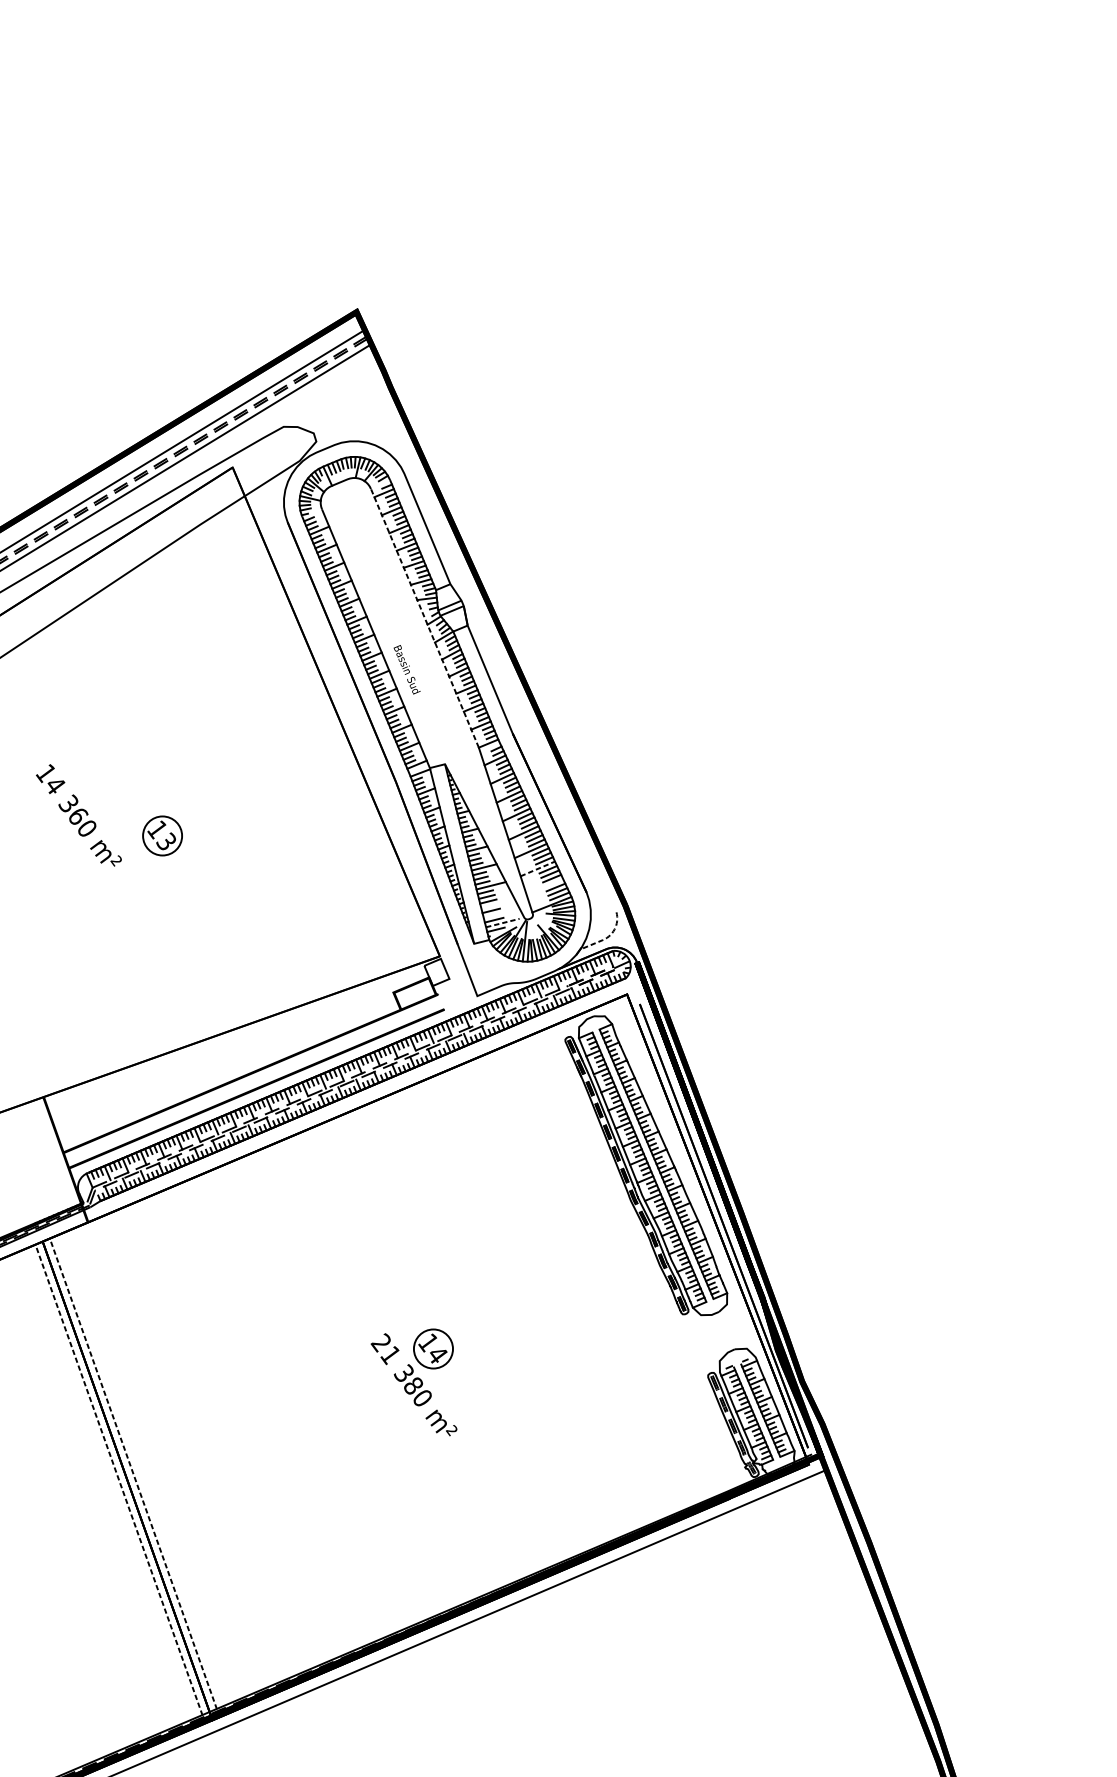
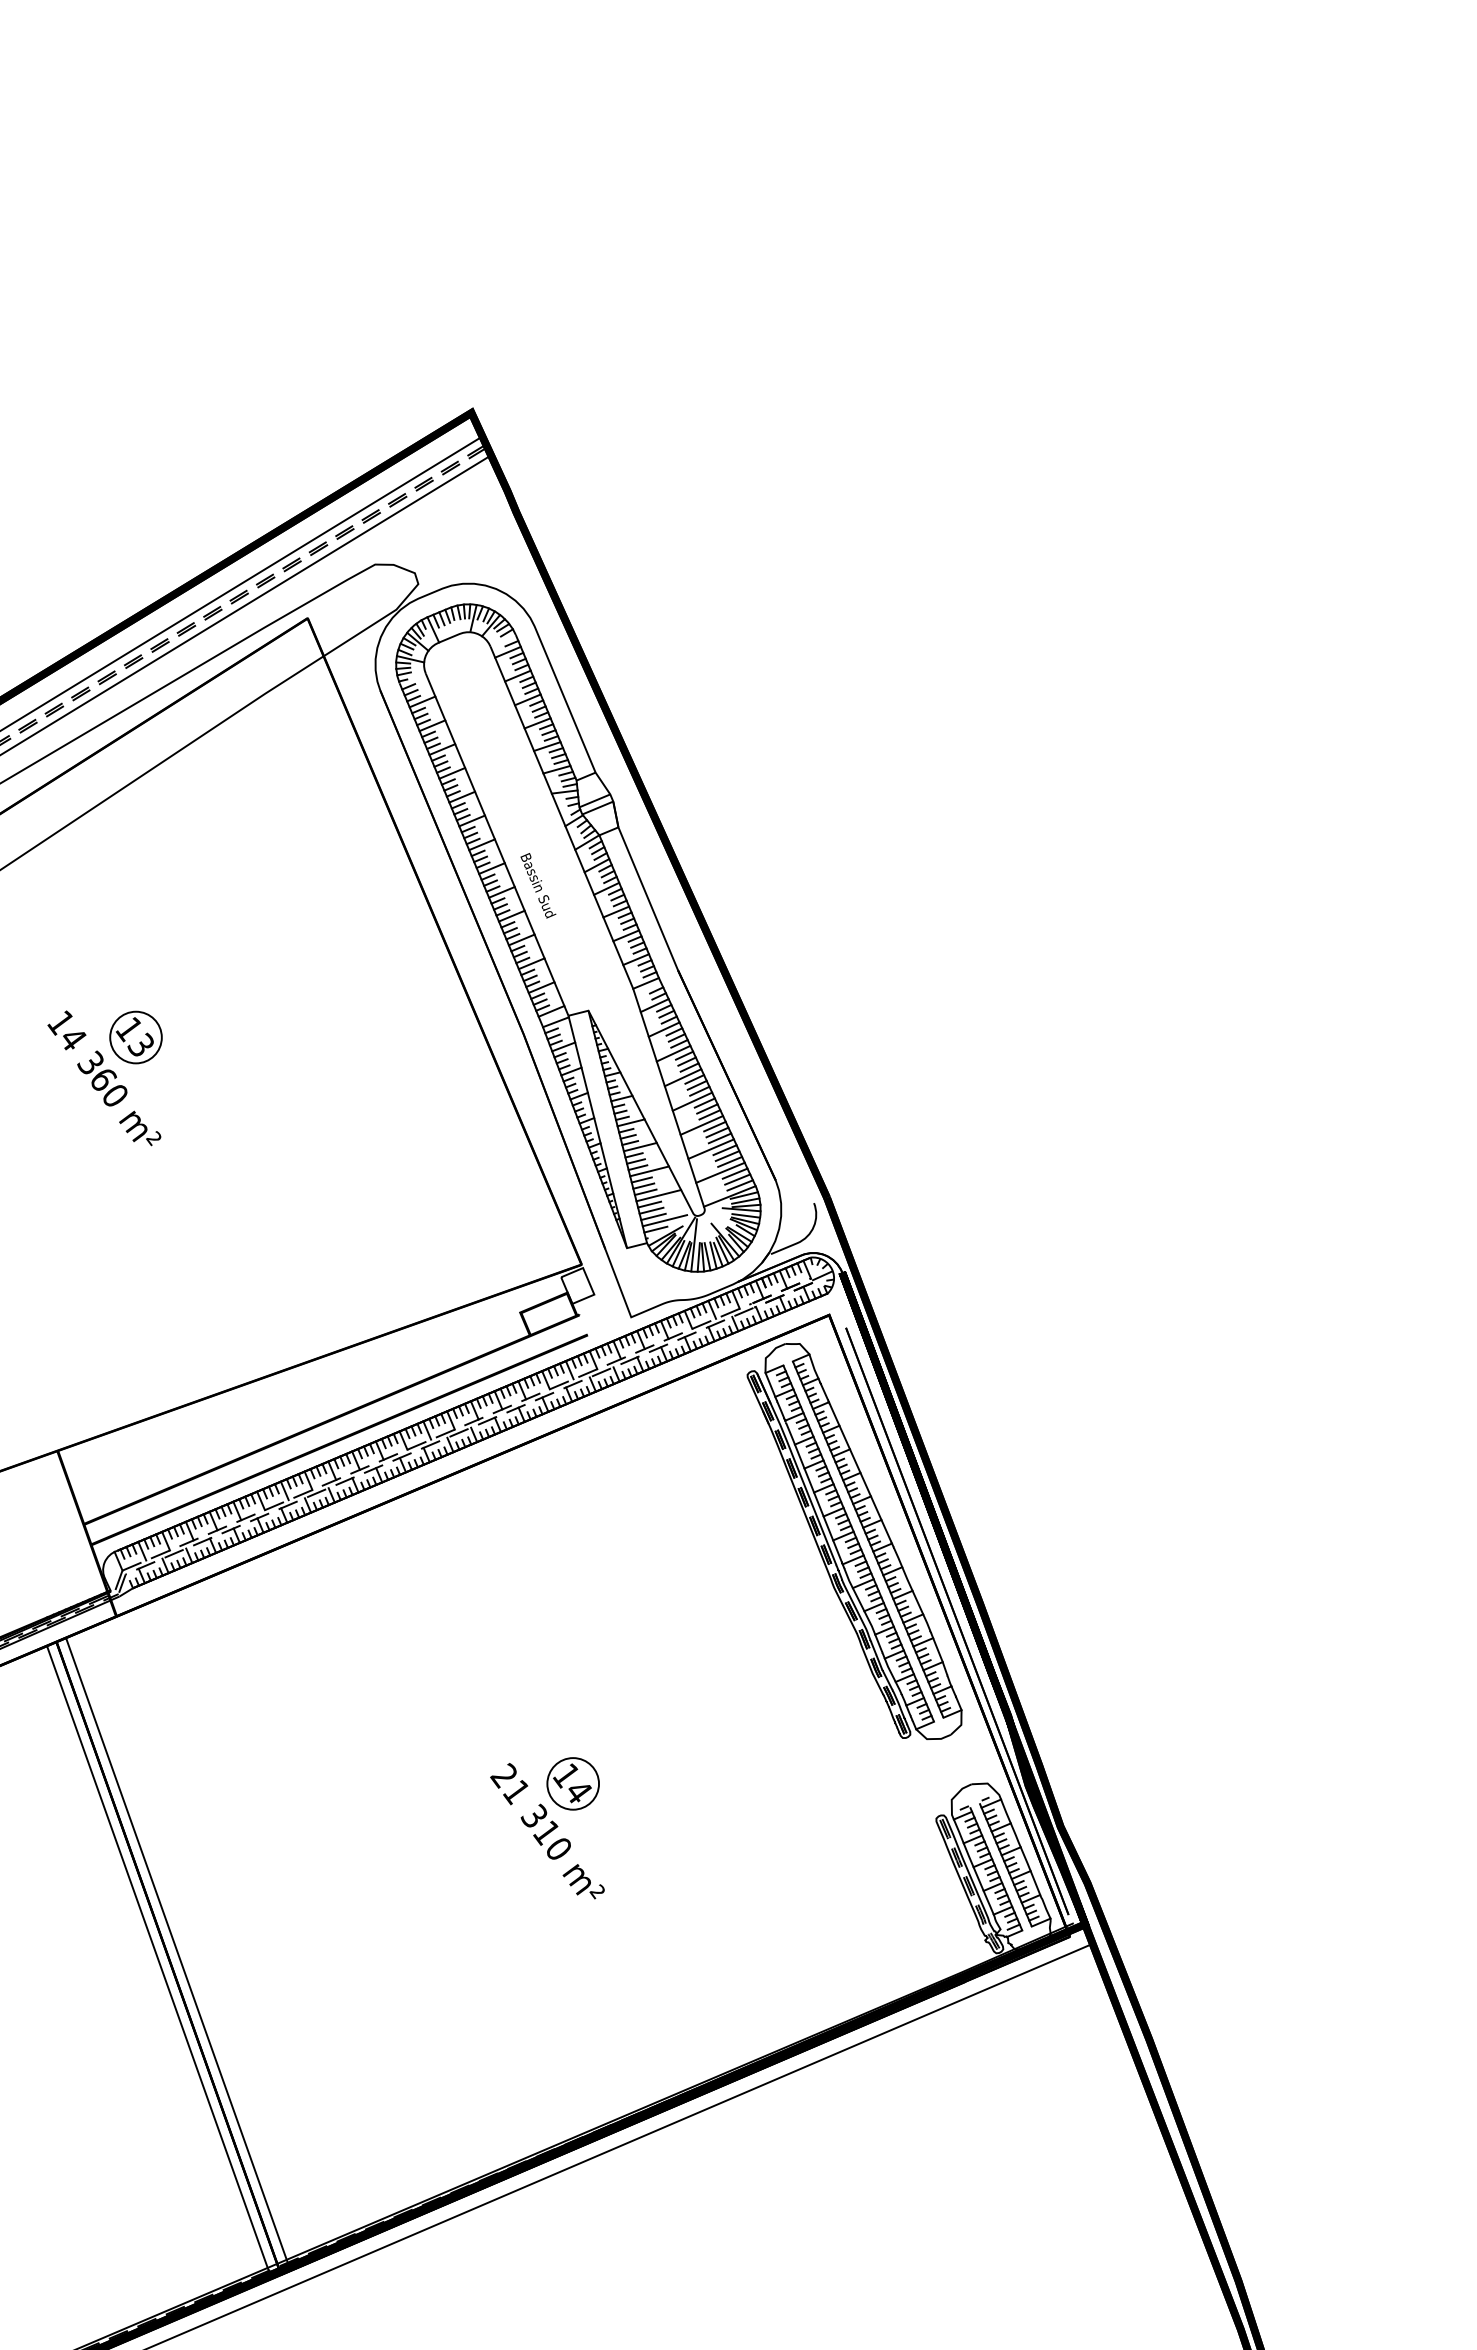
line: (424, 618) -> (561, 817), dashed -> solid
part: (162, 835) -> (135, 1037), moved
line: (538, 869) -> (711, 1149), dashed -> solid
line: (544, 886) -> (720, 1172), added
line: (497, 904) -> (658, 1195), added
line: (492, 915) -> (651, 1210), added
line: (502, 922) -> (664, 1220), dashed -> solid
line: (610, 935) -> (807, 1236), dashed -> solid
text: (413, 1385) -> (546, 1832), 380 -> 310
line: (134, 1478) -> (178, 1954), dashed -> solid
line: (120, 1484) -> (159, 1962), dashed -> solid

